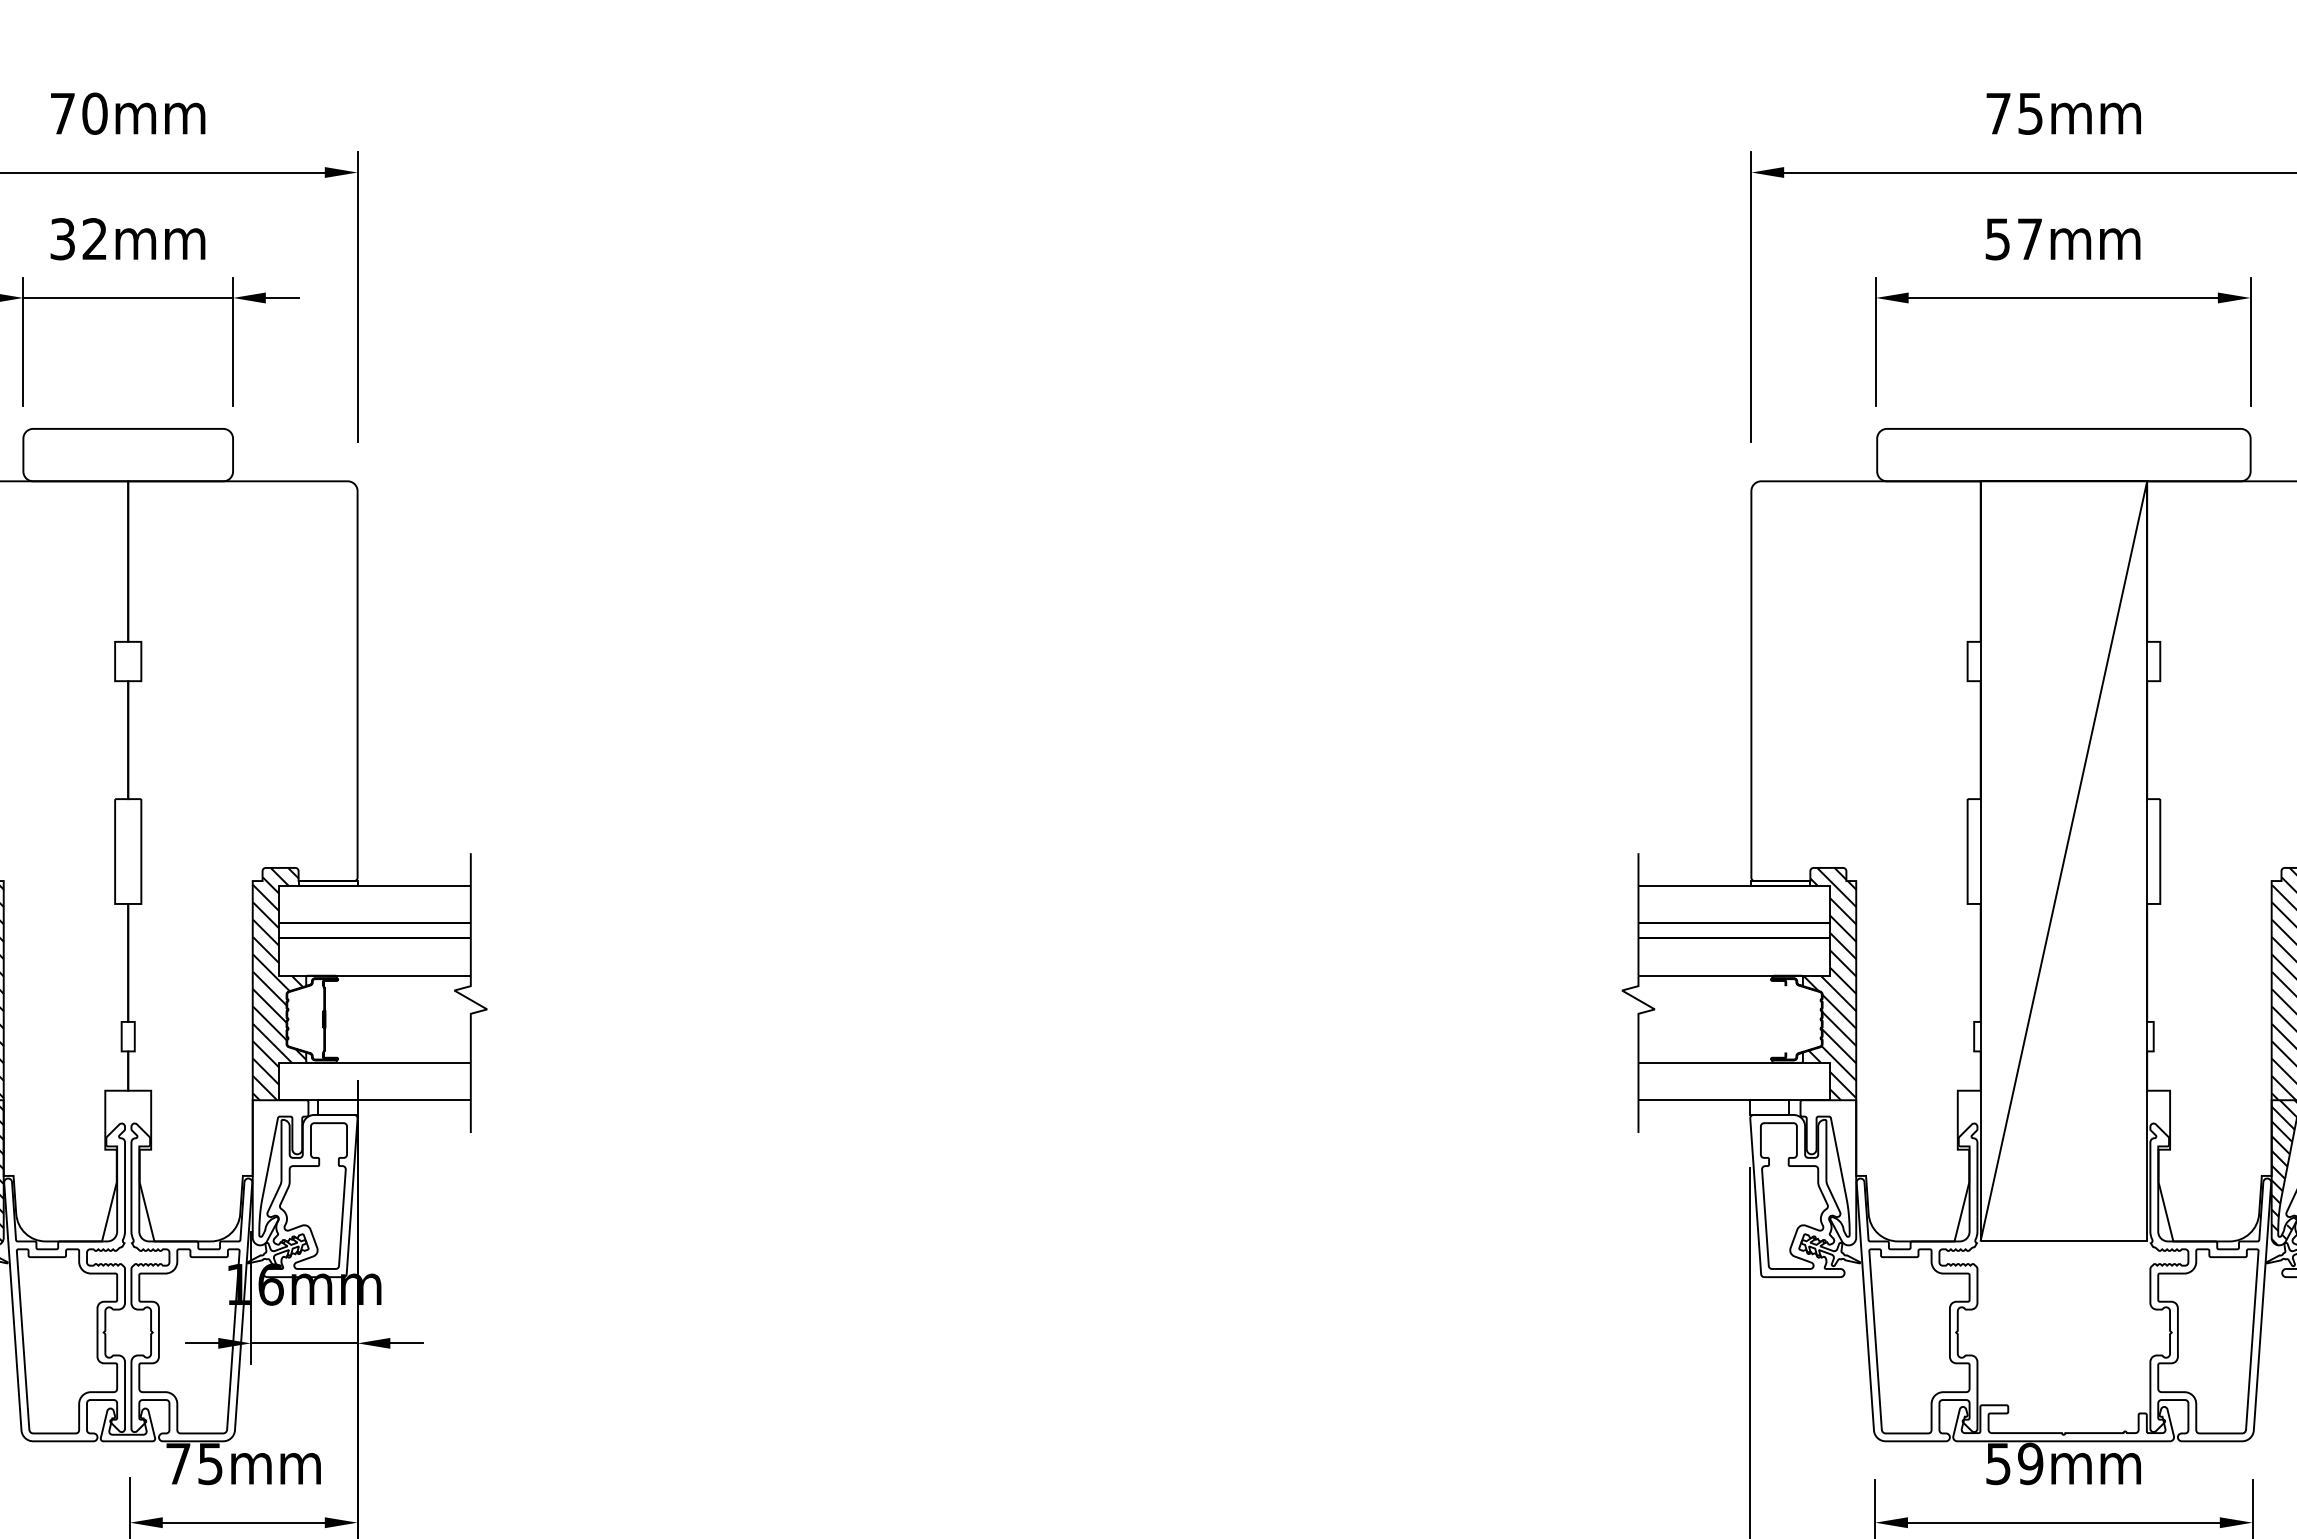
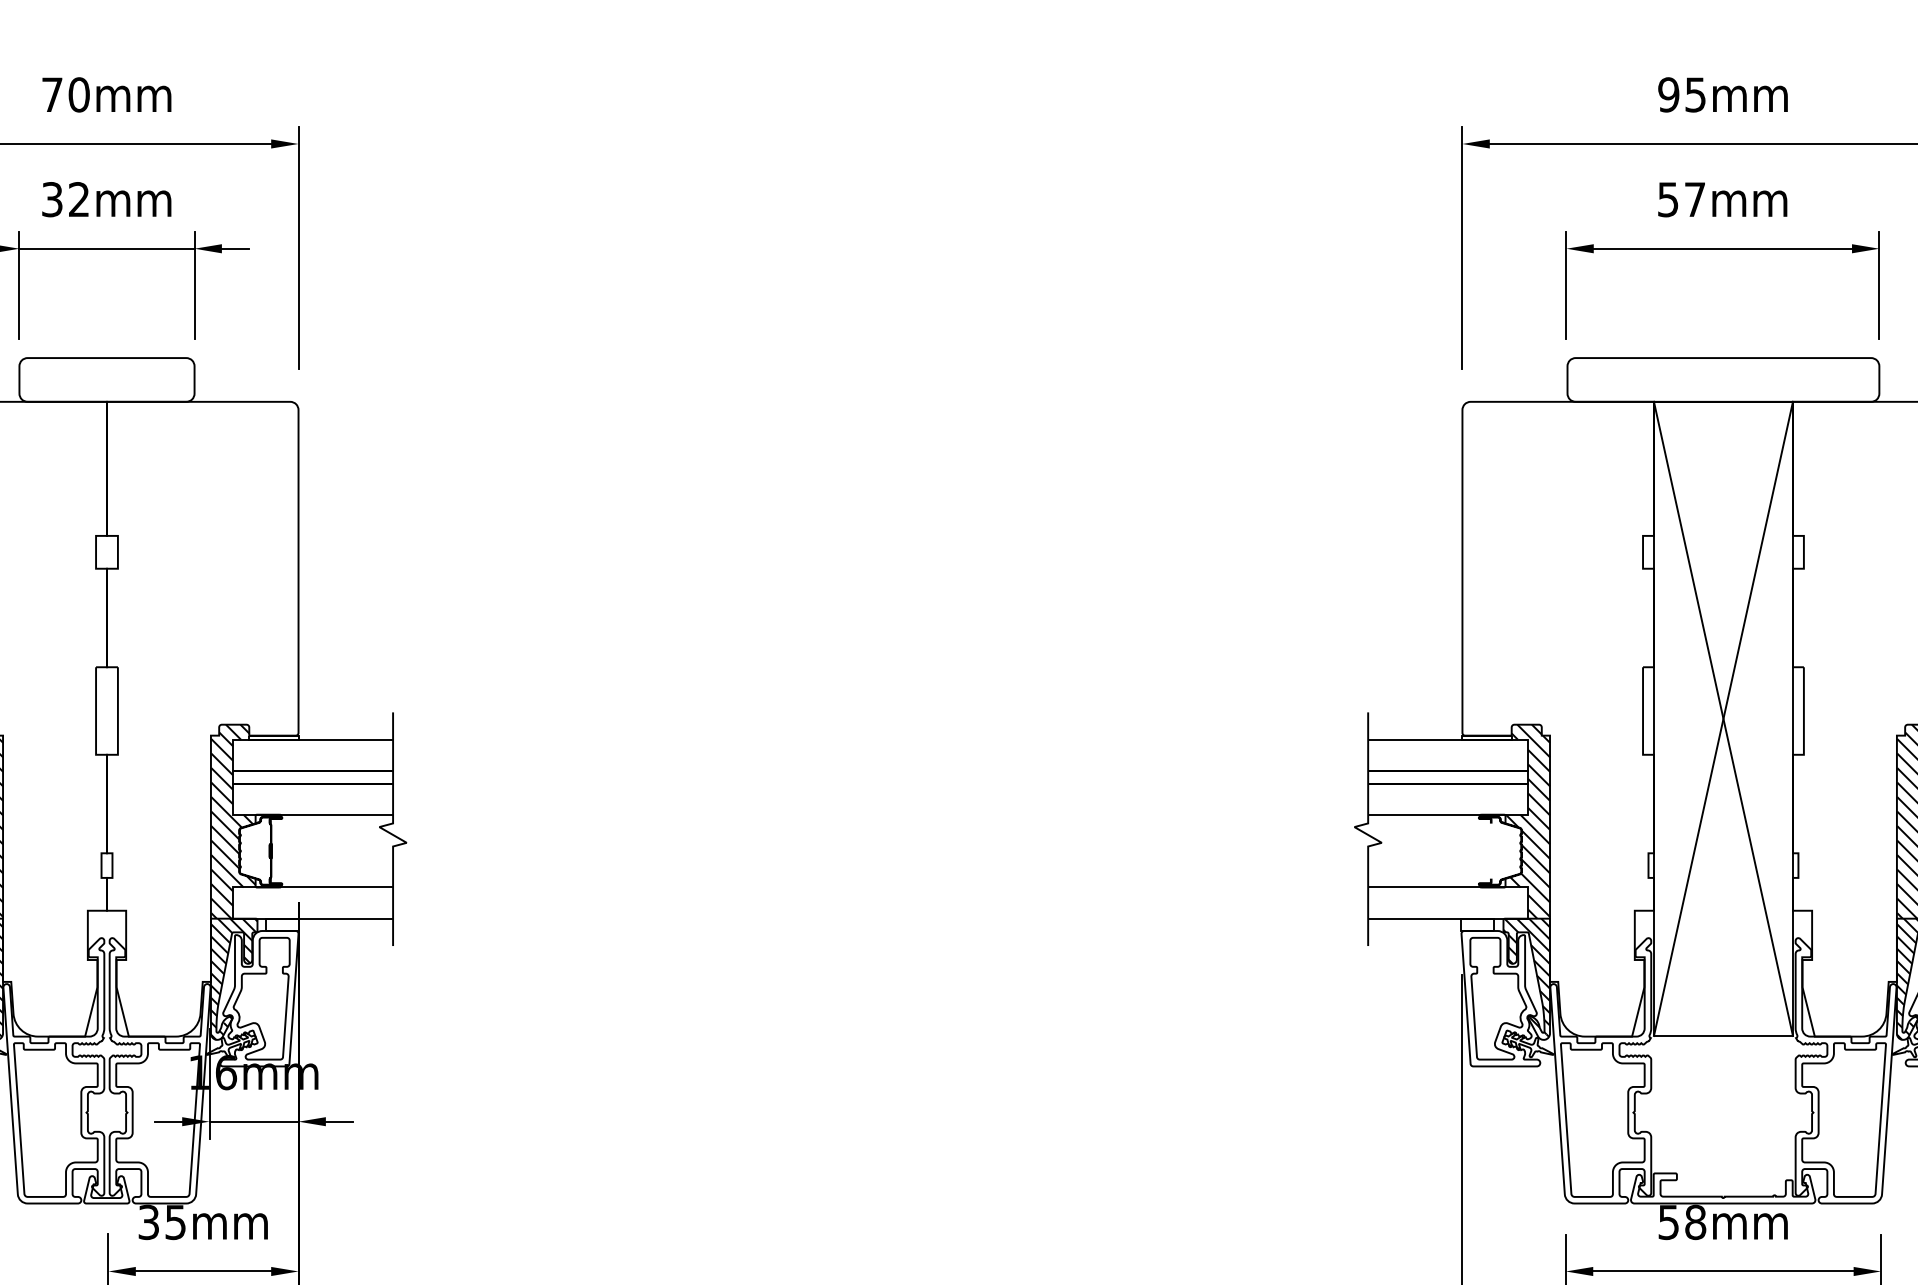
text: (1998, 113) -> (1668, 94), 75mm -> 95mm
line: (2062, 860) -> (1722, 718), added
hatch: (1828, 1170) -> (1526, 977), added
hatch: (279, 1171) -> (233, 978), added
text: (177, 1464) -> (148, 1222), 75mm -> 35mm
text: (2030, 1464) -> (1695, 1222), 59mm -> 58mm

